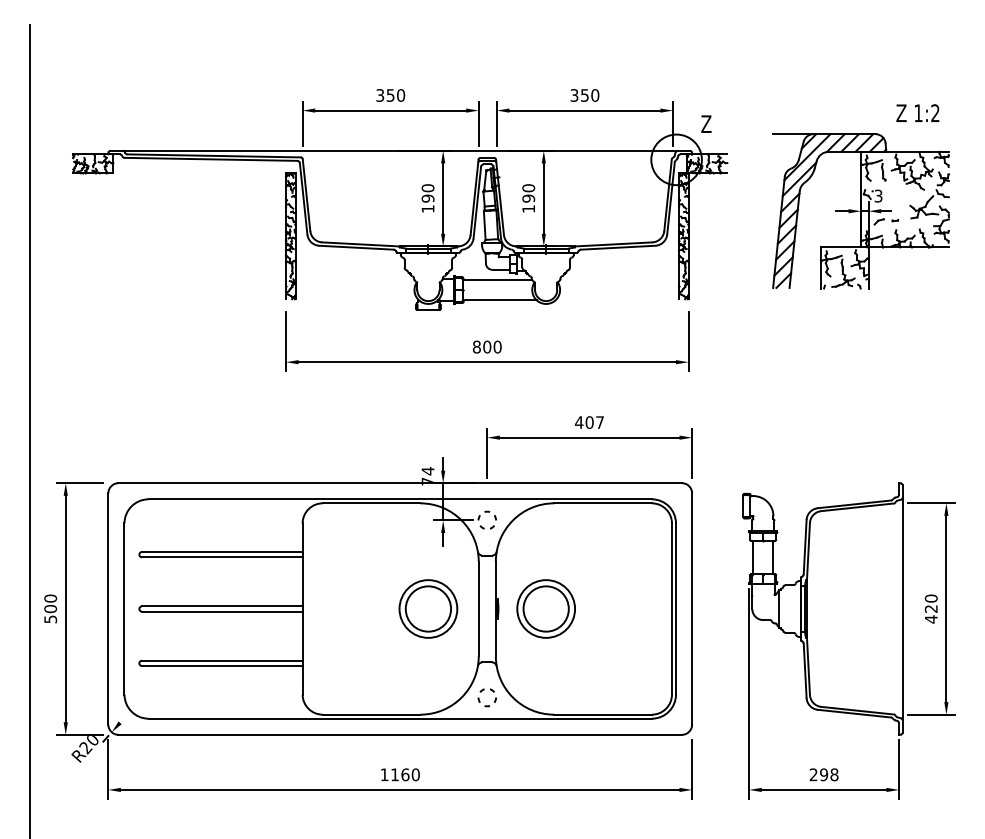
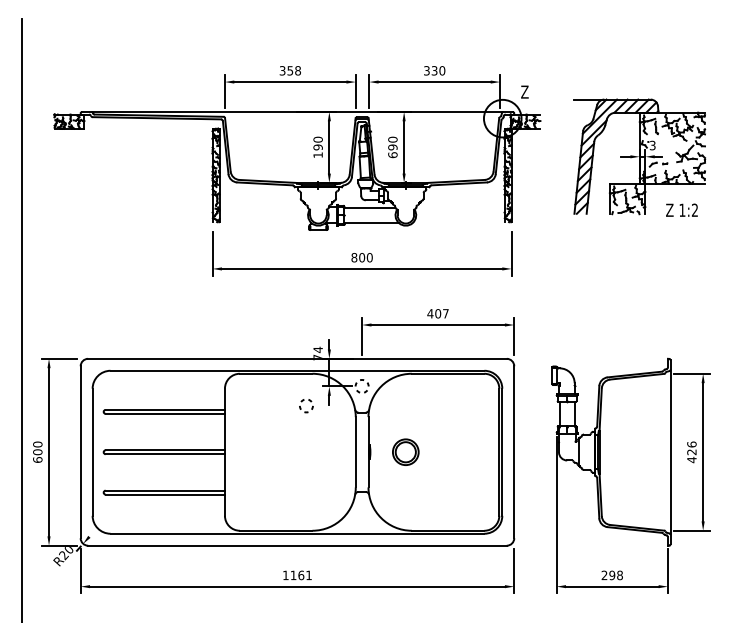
text: (584, 94) -> (434, 70), 350 -> 330
text: (401, 95) -> (298, 70), 350 -> 358
text: (917, 112) -> (681, 209), moved
text: (528, 208) -> (392, 154), 190 -> 690
text: (930, 598) -> (691, 444), 420 -> 426
part: (428, 608) -> (318, 451), removed
part: (545, 608) -> (405, 451), size x0.6
text: (50, 619) -> (37, 460), 500 -> 600
part: (479, 697) -> (300, 405), moved
text: (415, 774) -> (308, 575), 1160 -> 1161

